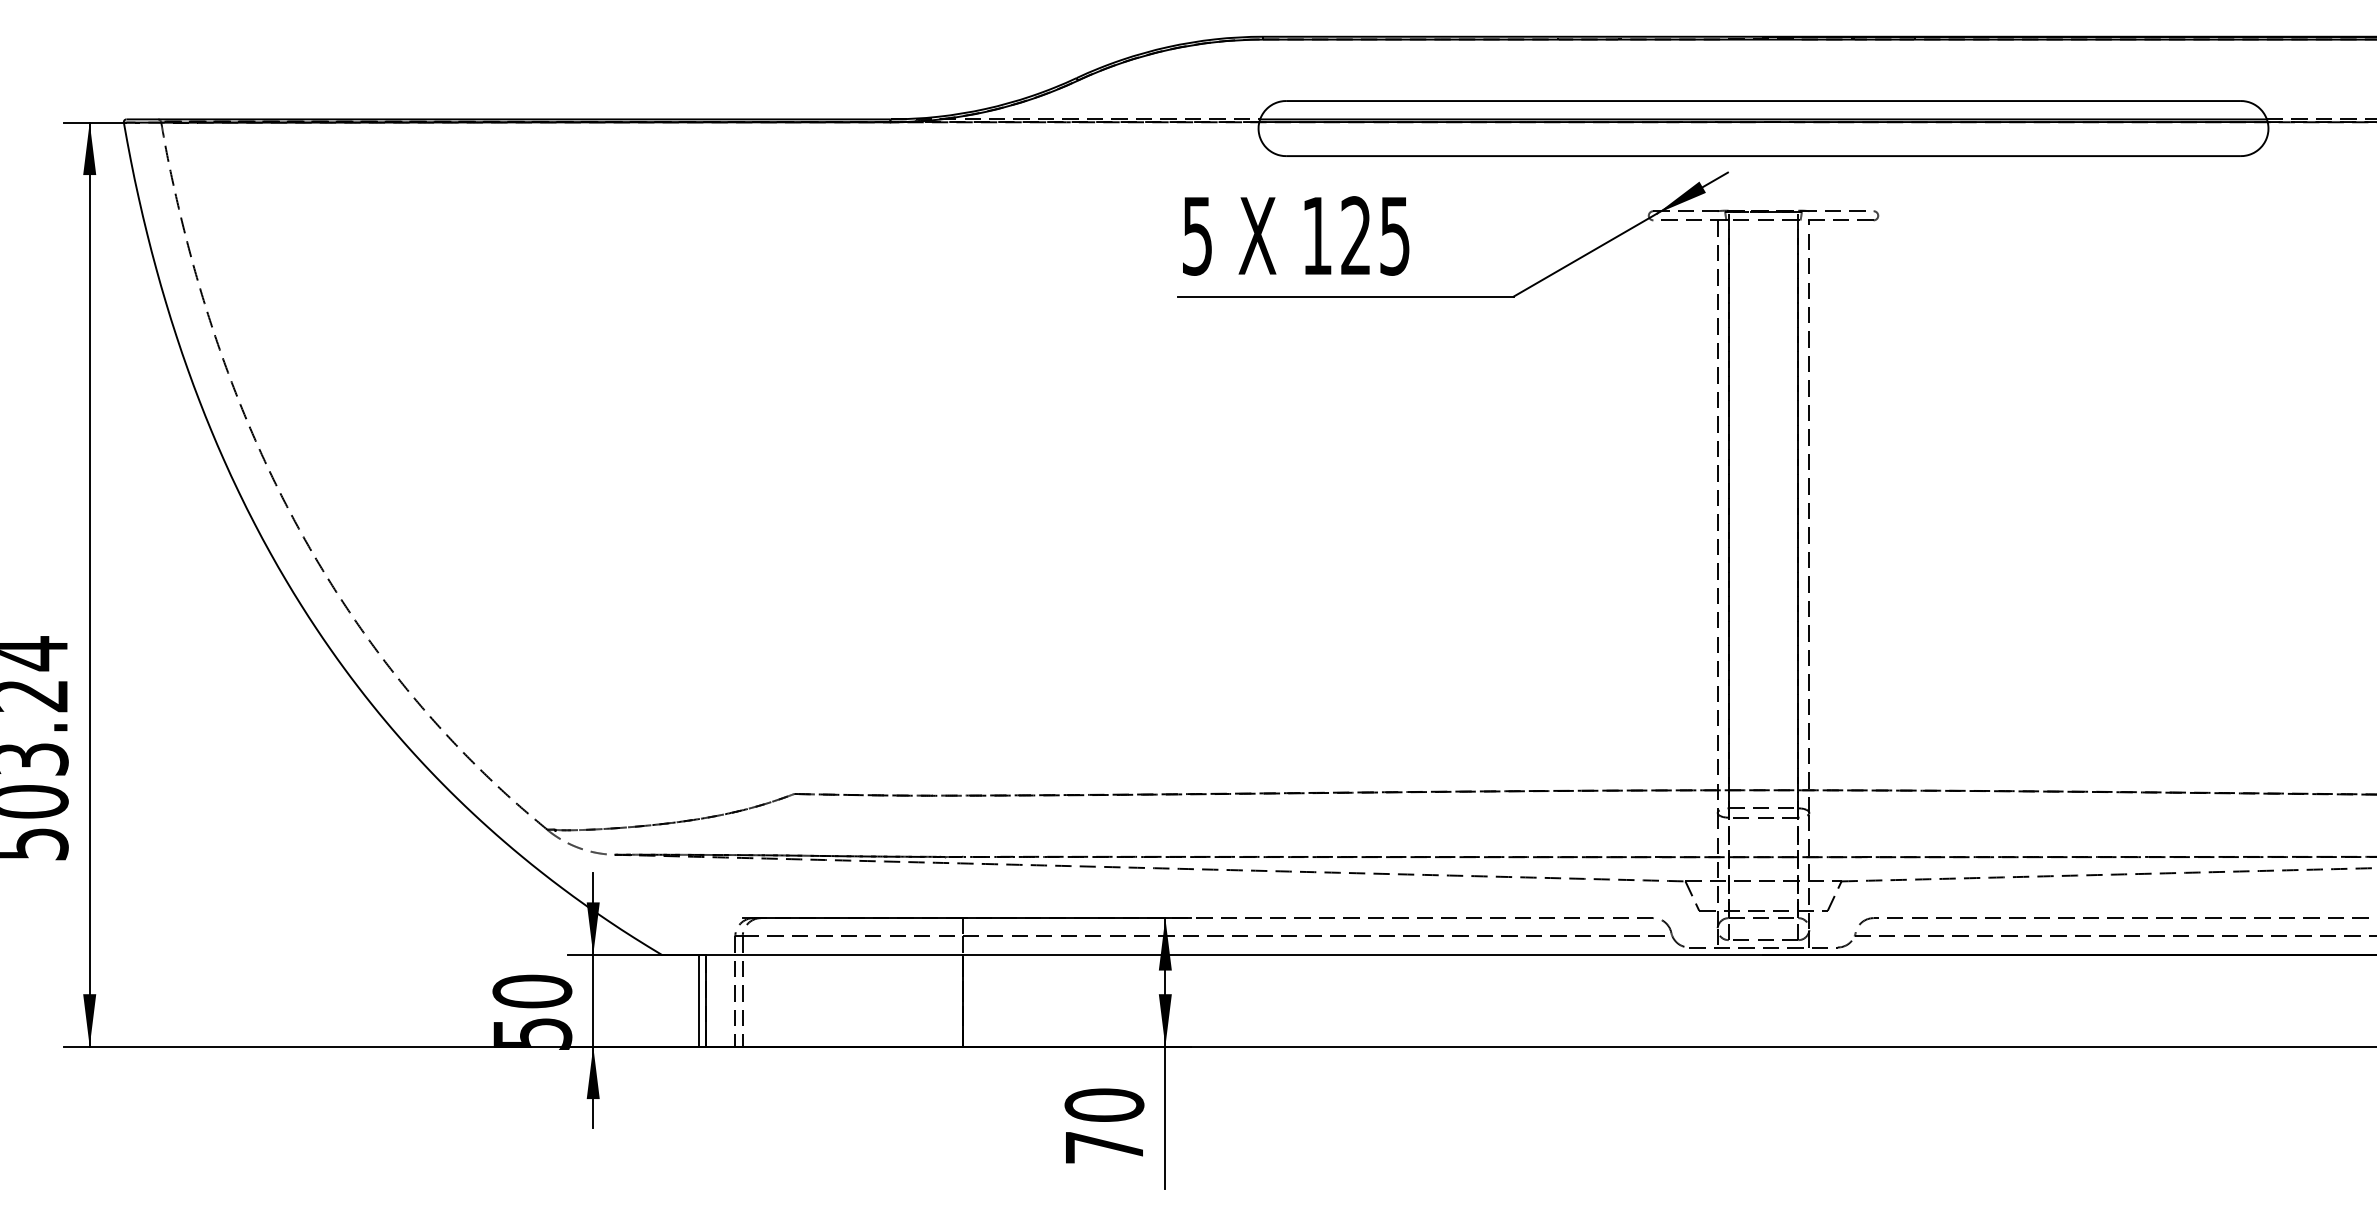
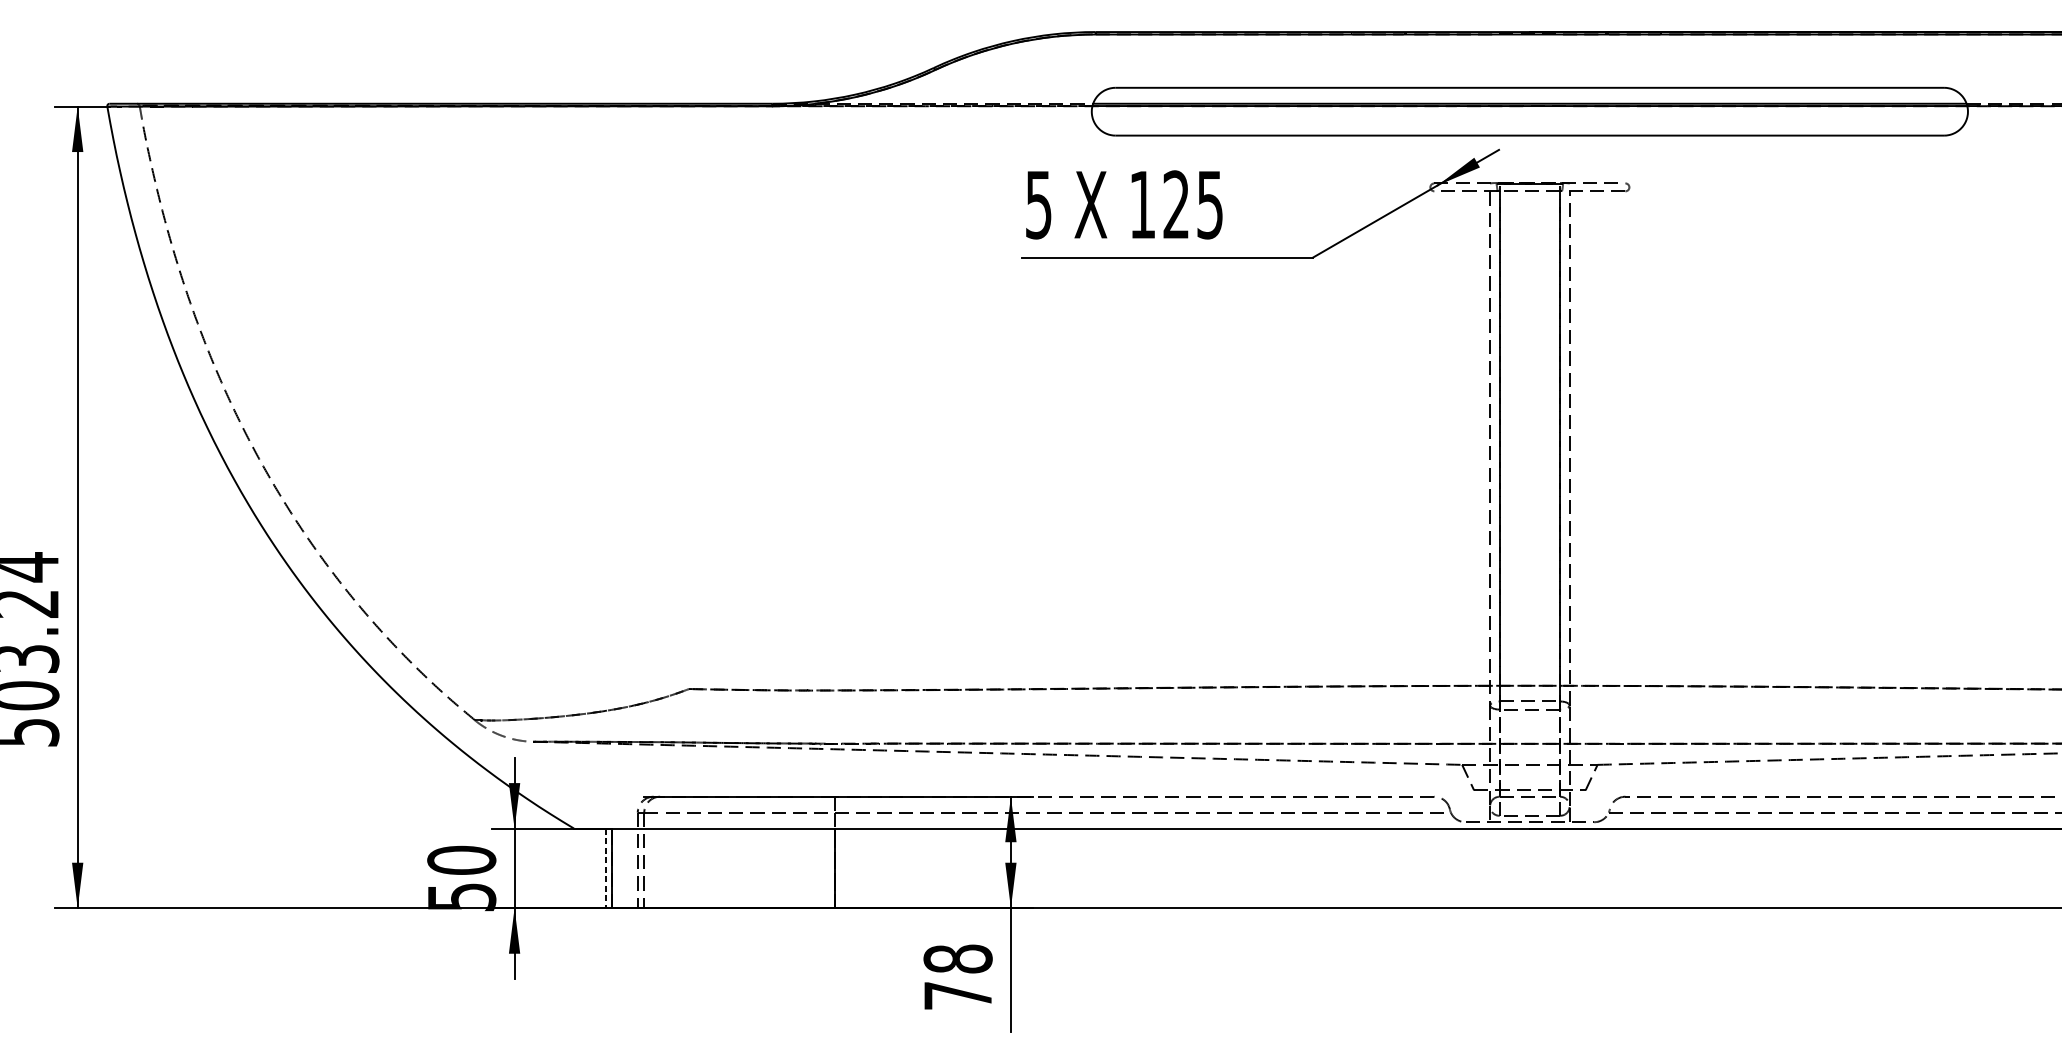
line: (698, 1000) -> (605, 868), solid -> dashed
text: (1104, 1104) -> (958, 958), 70 -> 78

